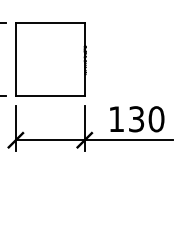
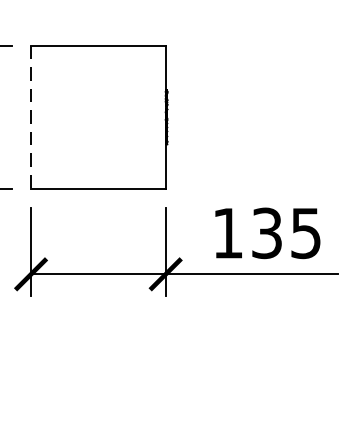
line: (15, 59) -> (30, 116), solid -> dashed
text: (156, 119) -> (306, 233), 130 -> 135

